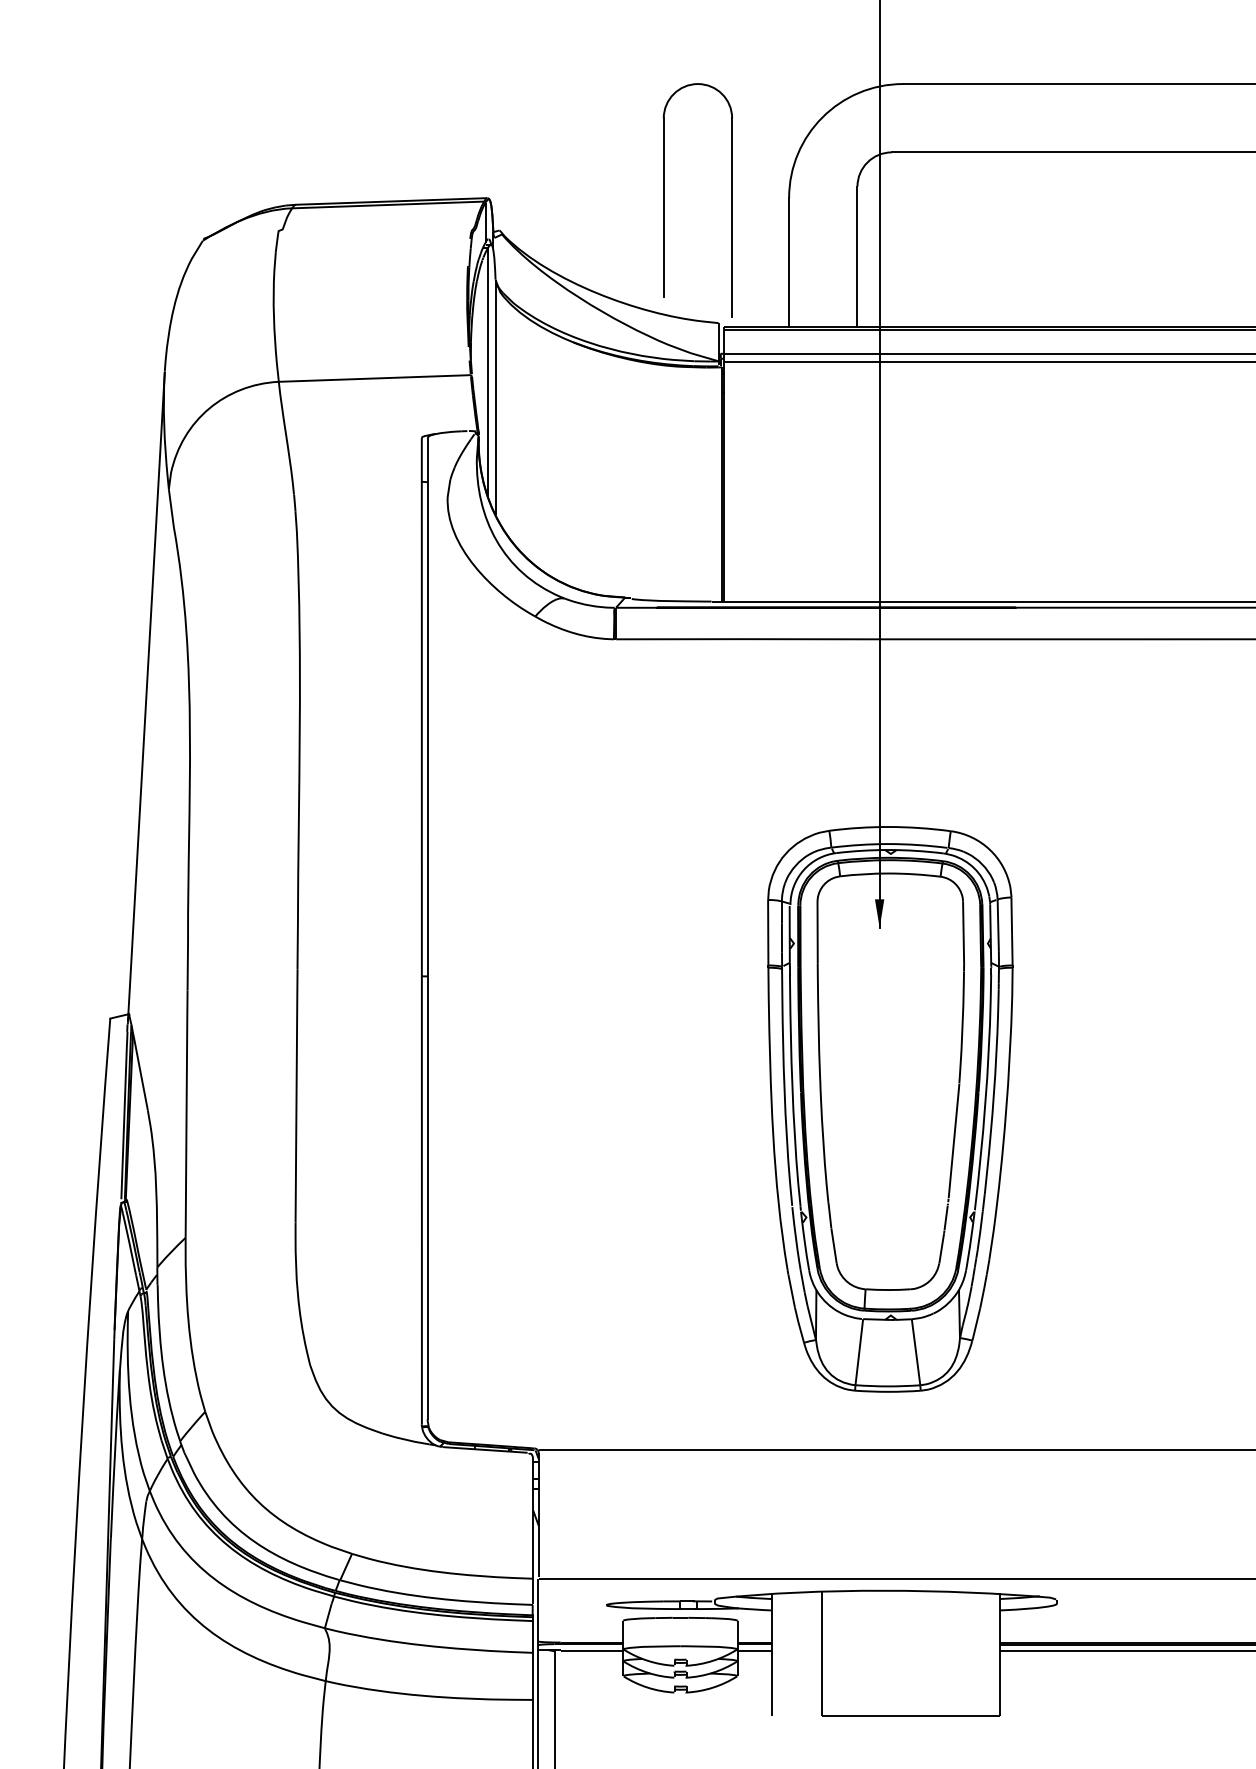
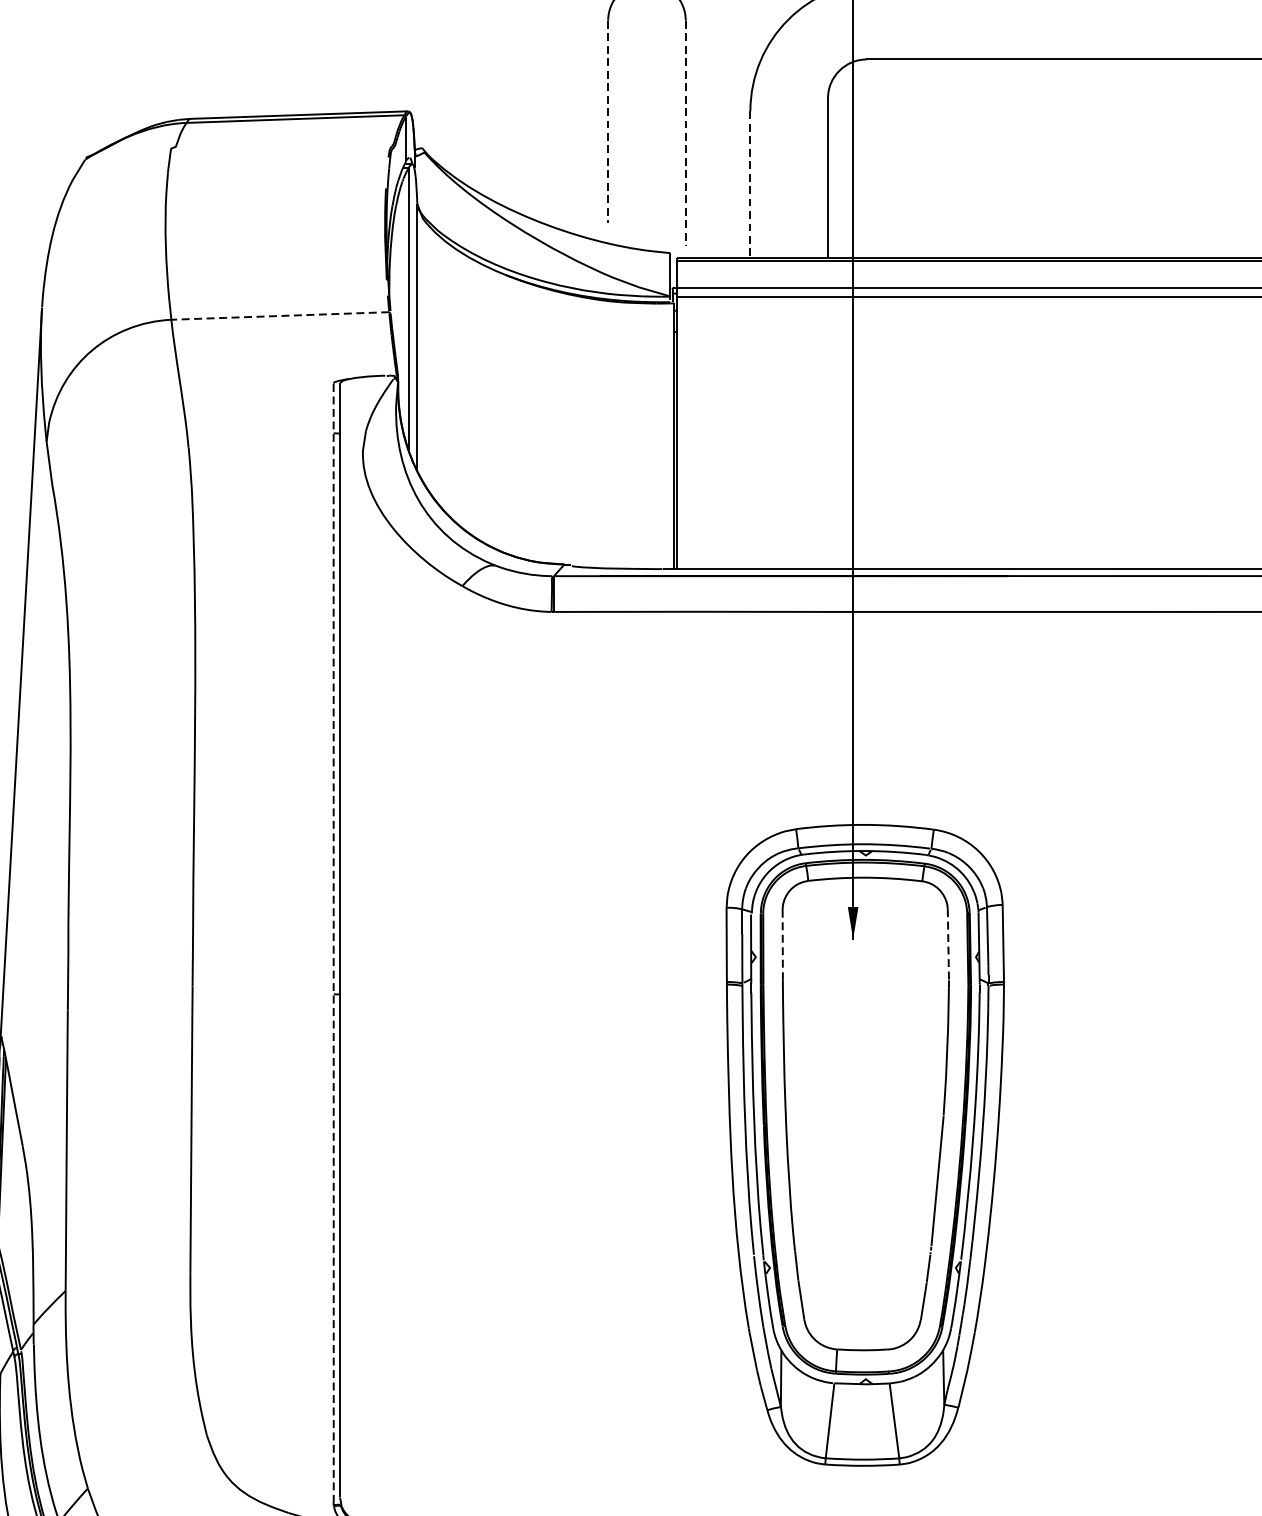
line: (663, 208) -> (607, 123), solid -> dashed
line: (732, 218) -> (686, 134), solid -> dashed
line: (789, 262) -> (750, 184), solid -> dashed
line: (374, 378) -> (279, 315), solid -> dashed
line: (421, 930) -> (333, 942), solid -> dashed
line: (817, 932) -> (782, 944), solid -> dashed
line: (963, 933) -> (948, 945), solid -> dashed

